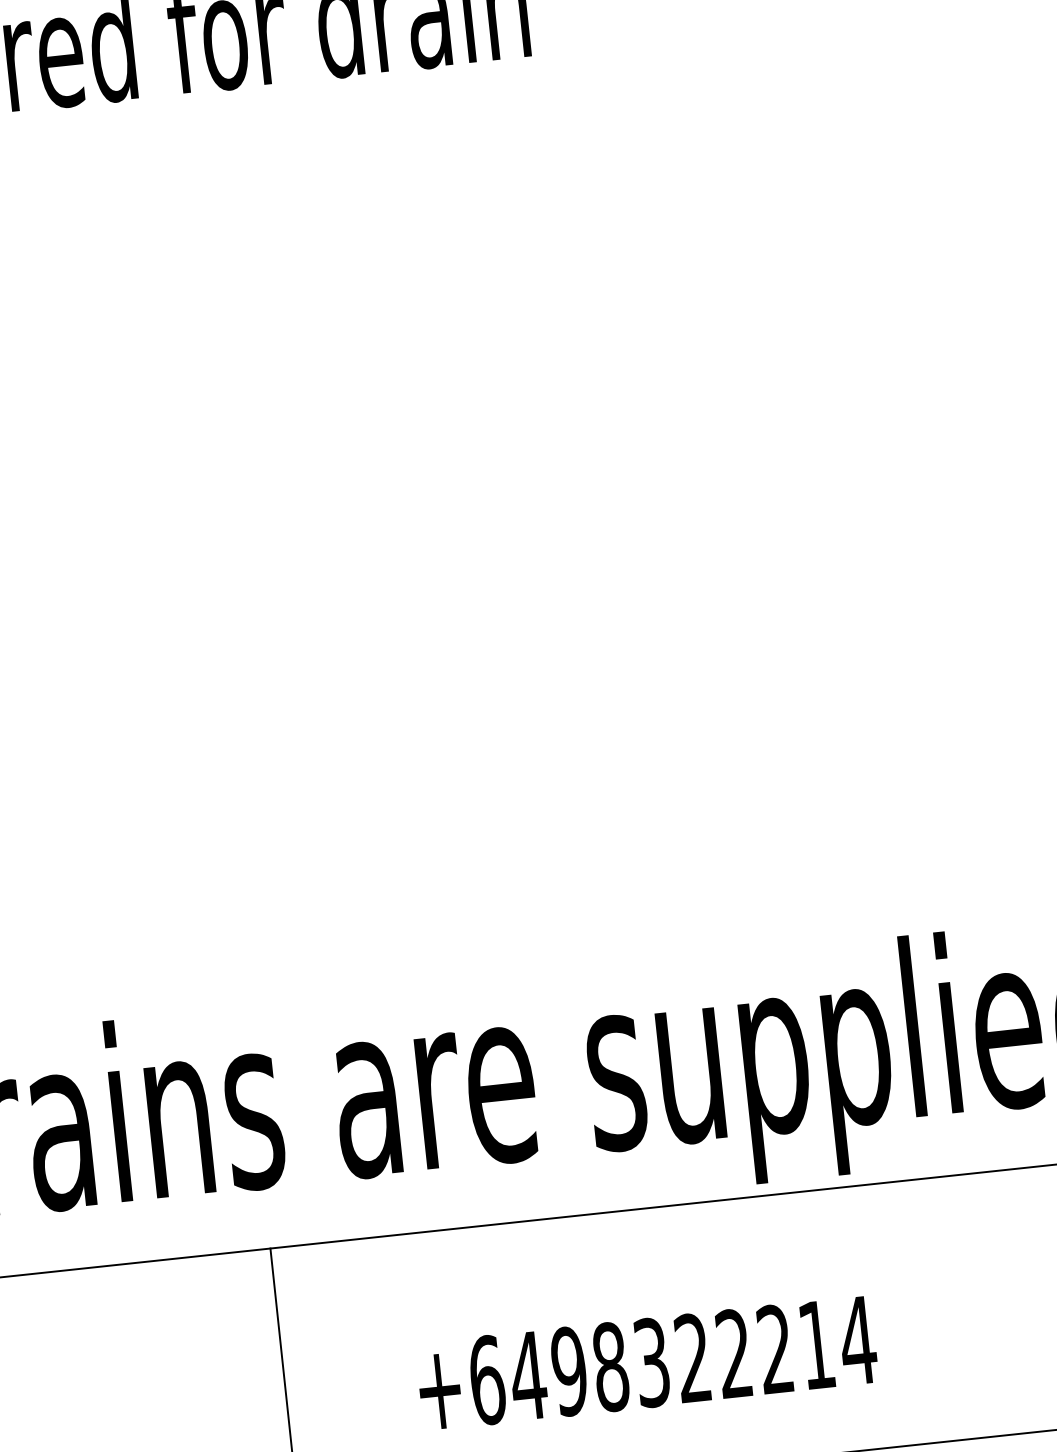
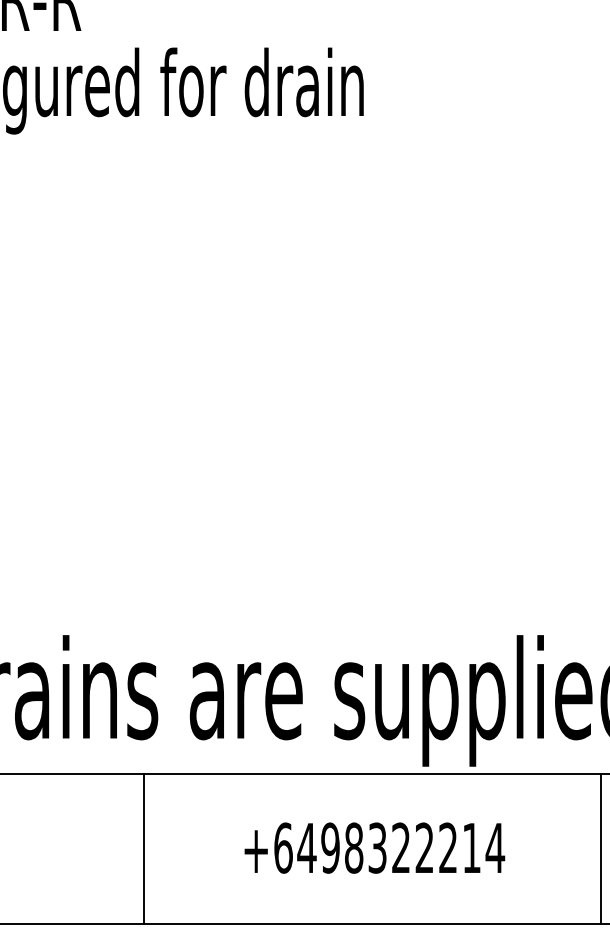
text: (646, 1362) -> (374, 847), moved

